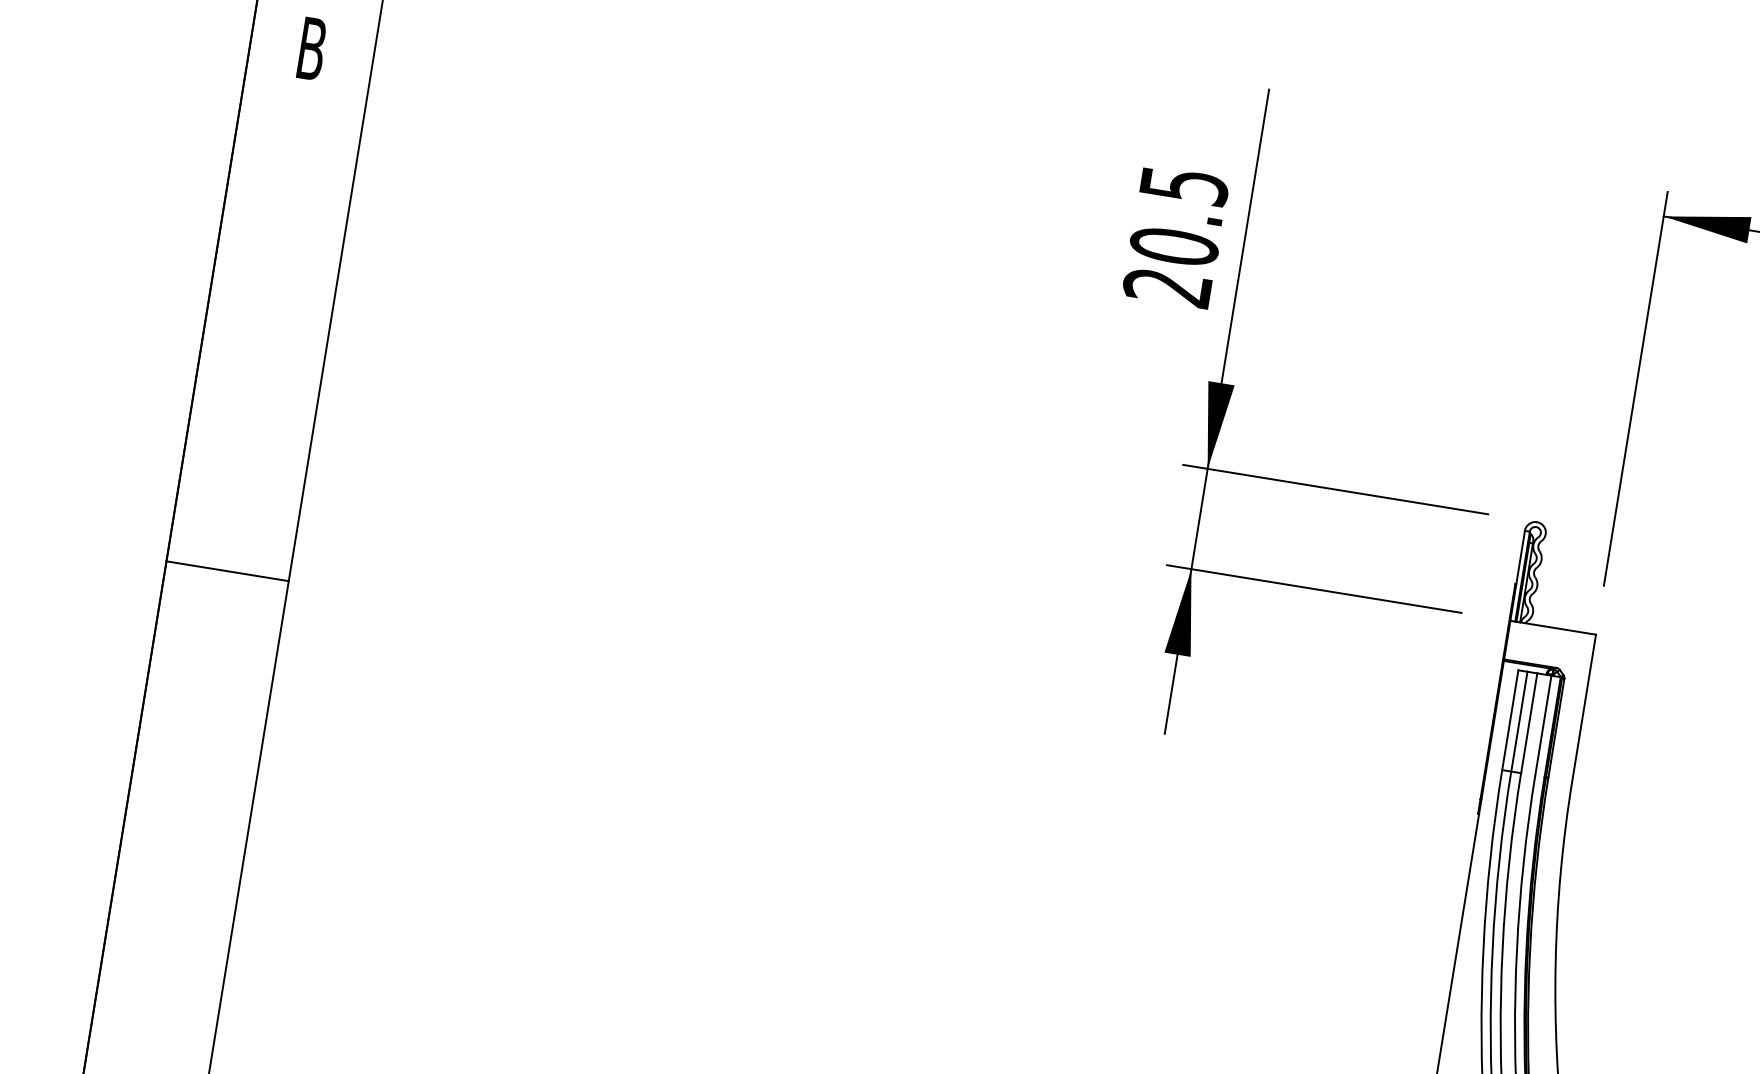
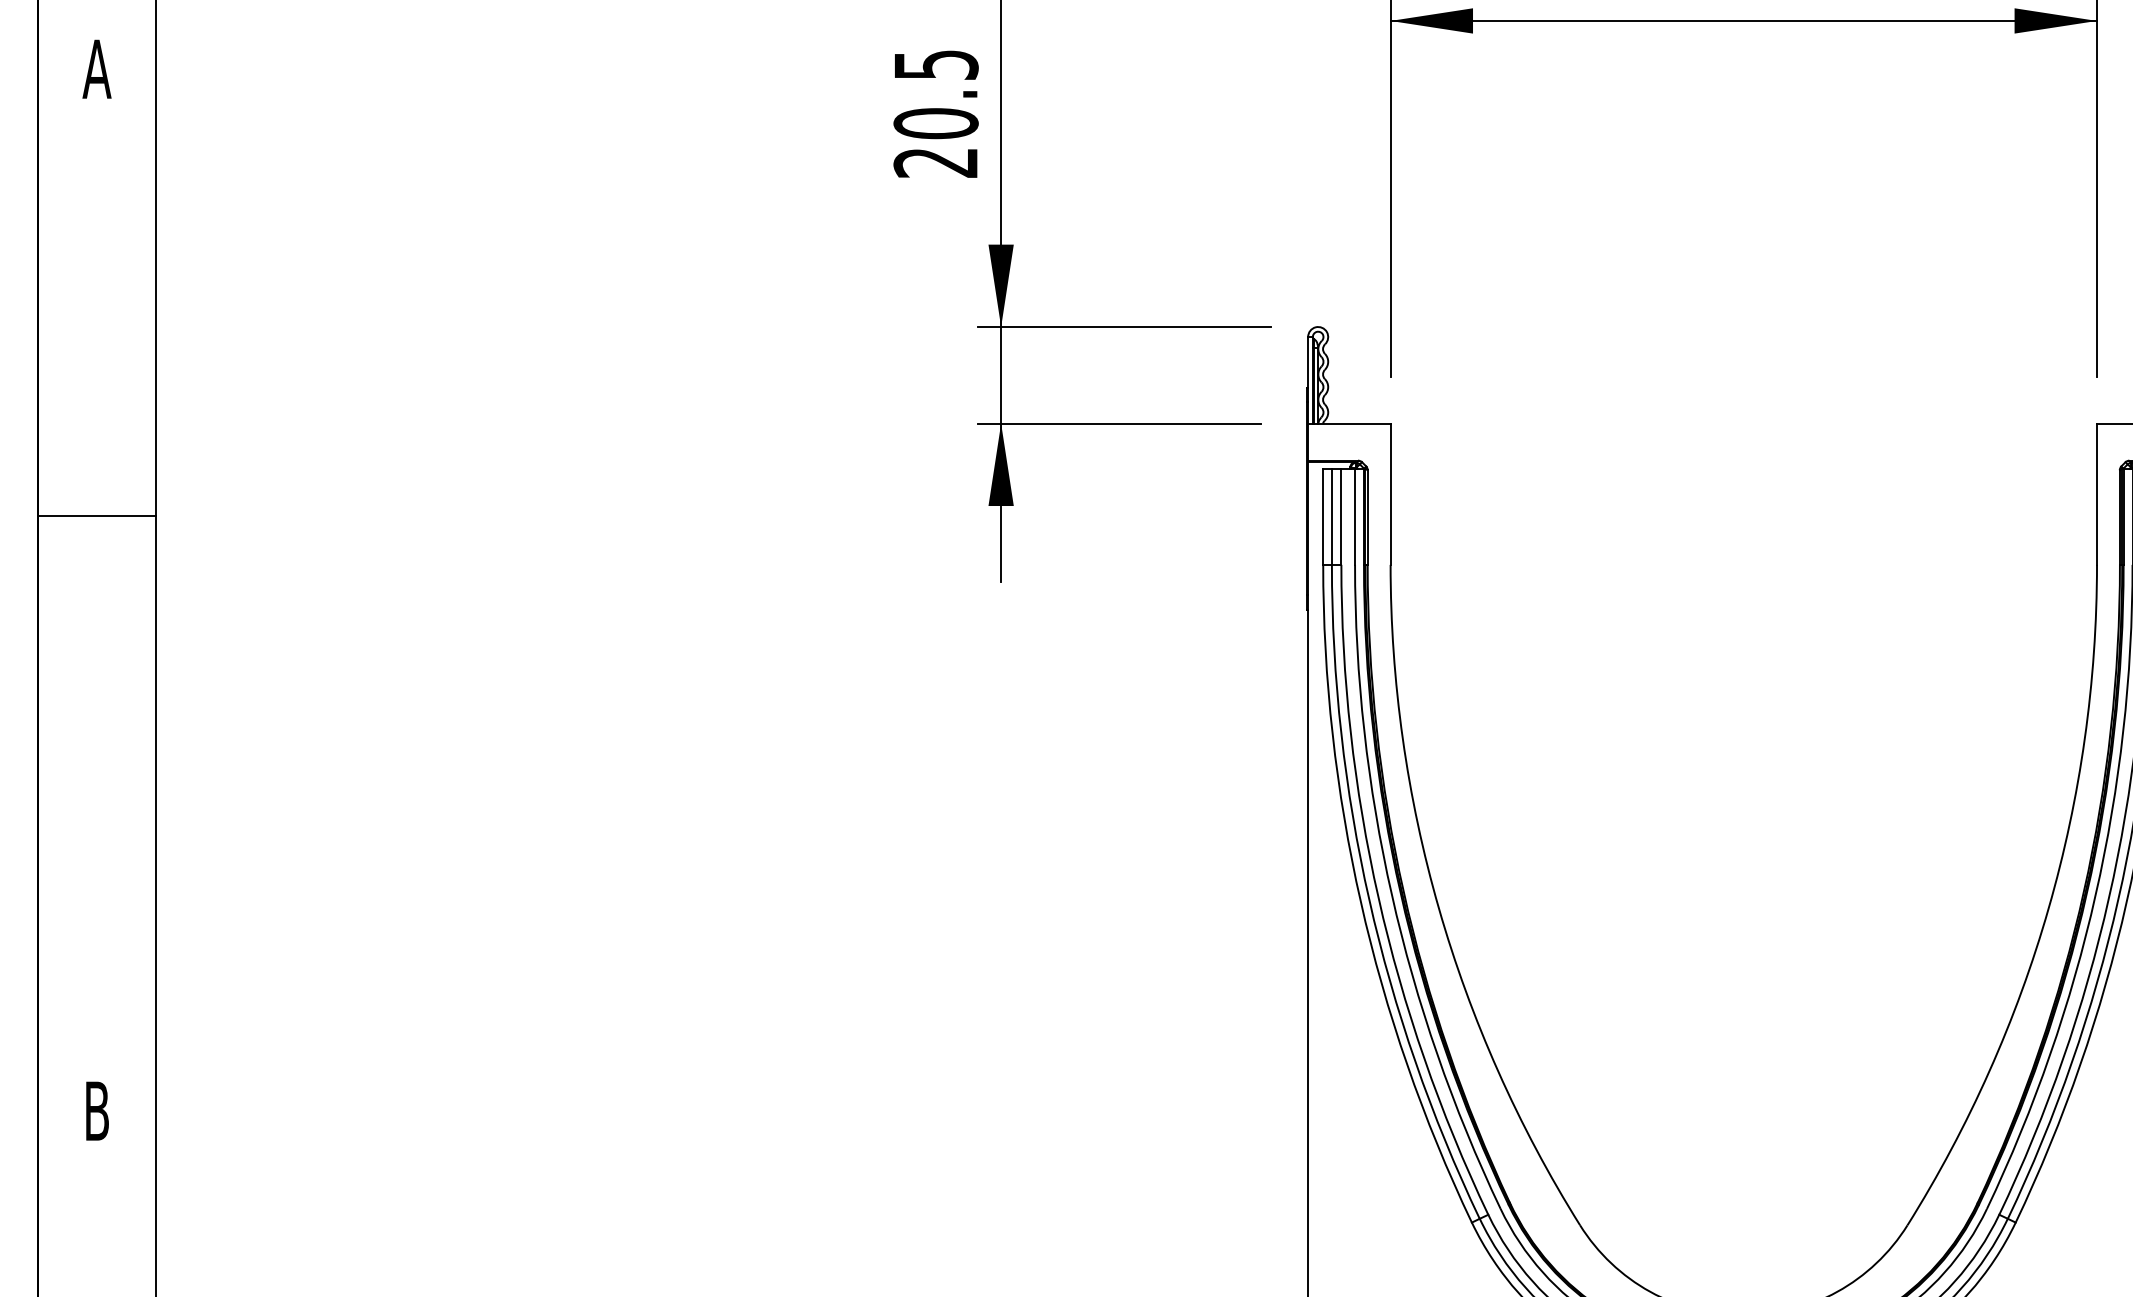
text: (311, 48) -> (96, 68), B -> A
line: (227, 570) -> (97, 515), moved

